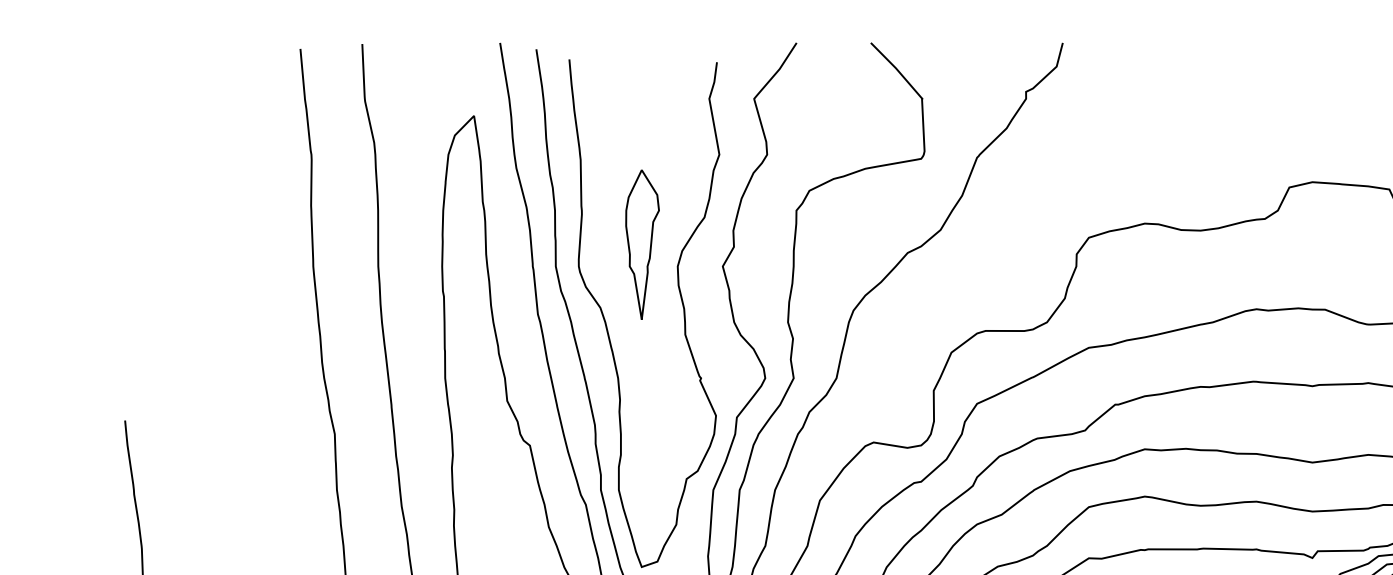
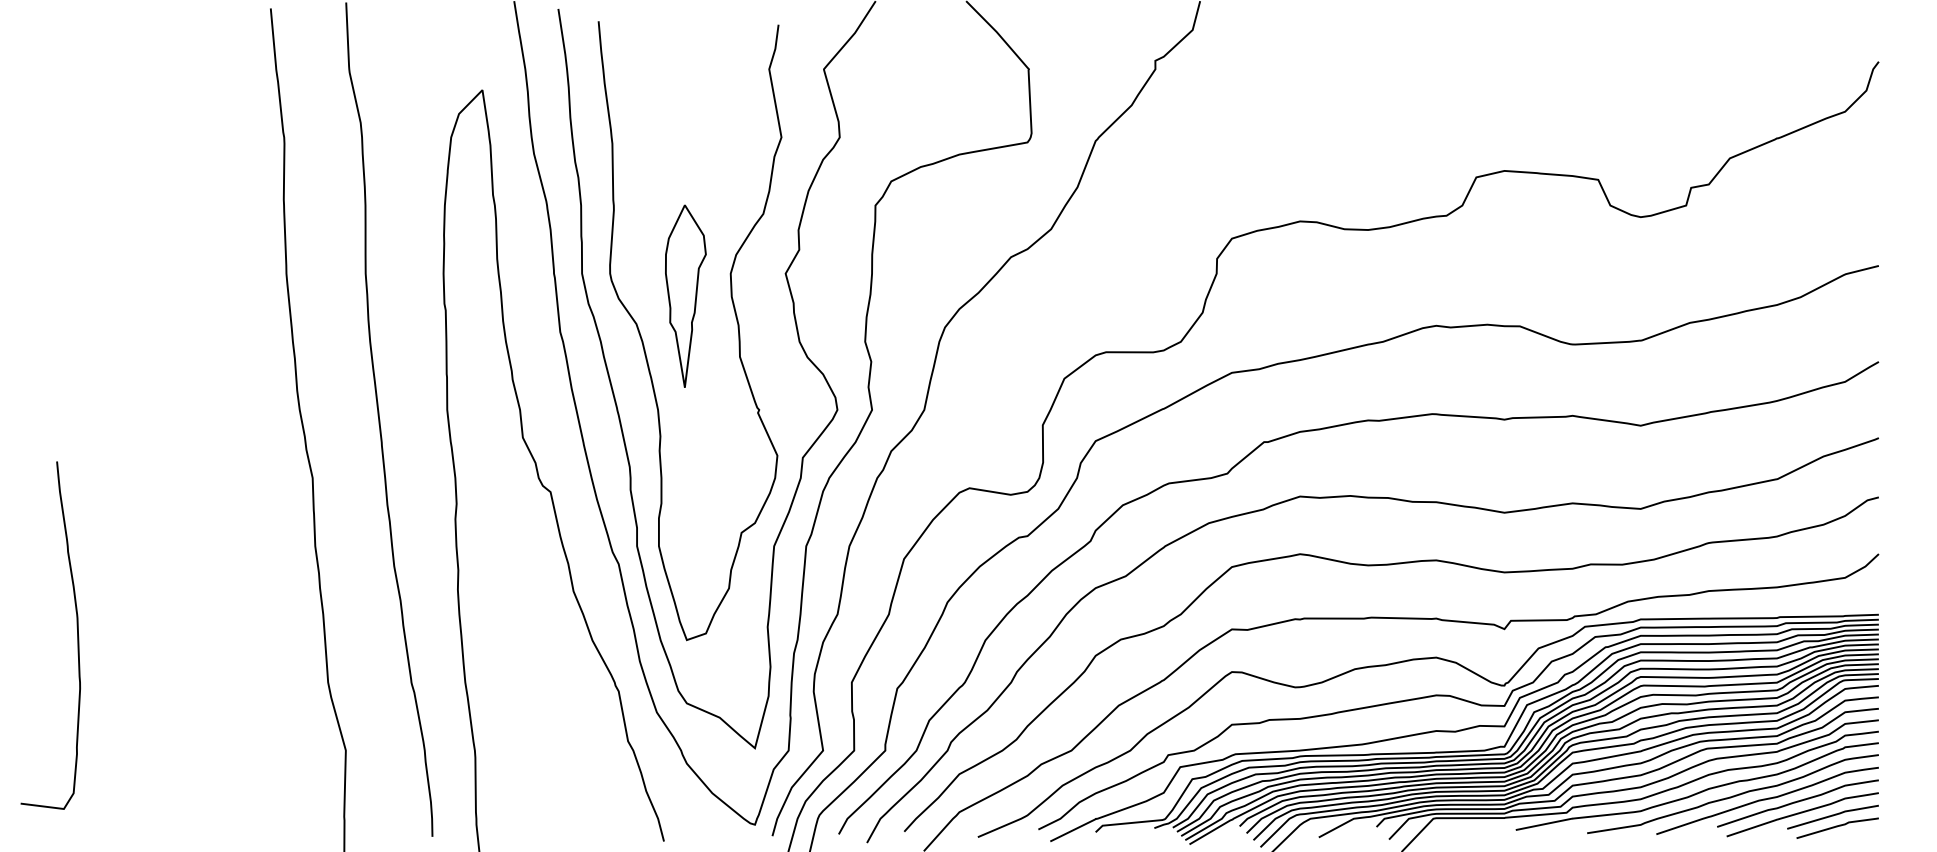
part: (642, 244) -> (685, 295), moved

